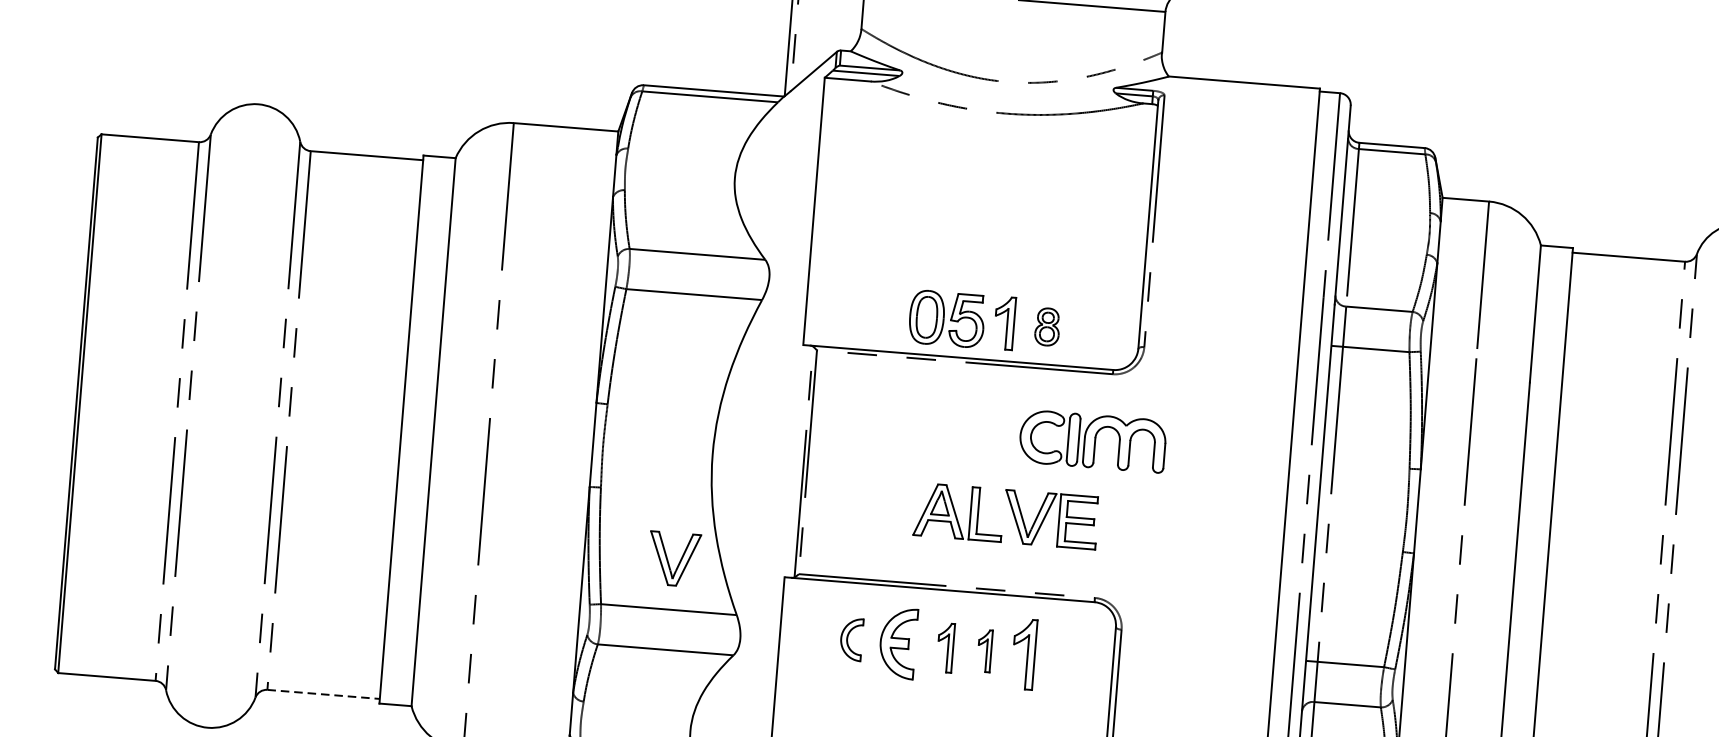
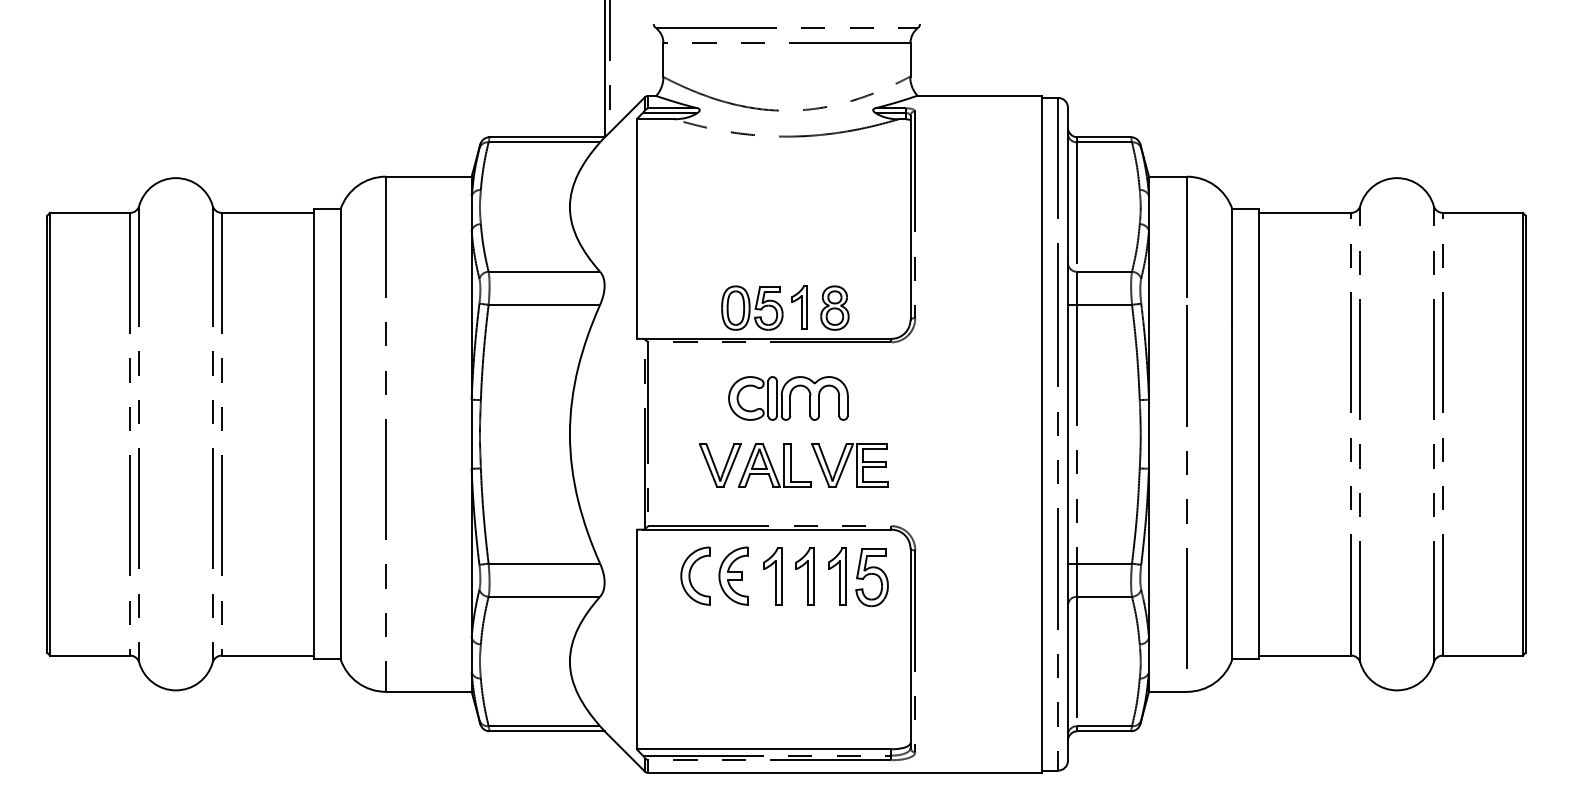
part: (1047, 326) -> (834, 307), size x1.43
part: (1092, 441) -> (788, 398), moved
part: (674, 559) -> (720, 465), moved
part: (851, 638) -> (695, 575), size x1.67
part: (945, 647) -> (772, 576), size x1.43
part: (984, 650) -> (804, 576), size x1.67
part: (1065, 658) -> (871, 577), added
line: (324, 694) -> (268, 655), dashed -> solid

